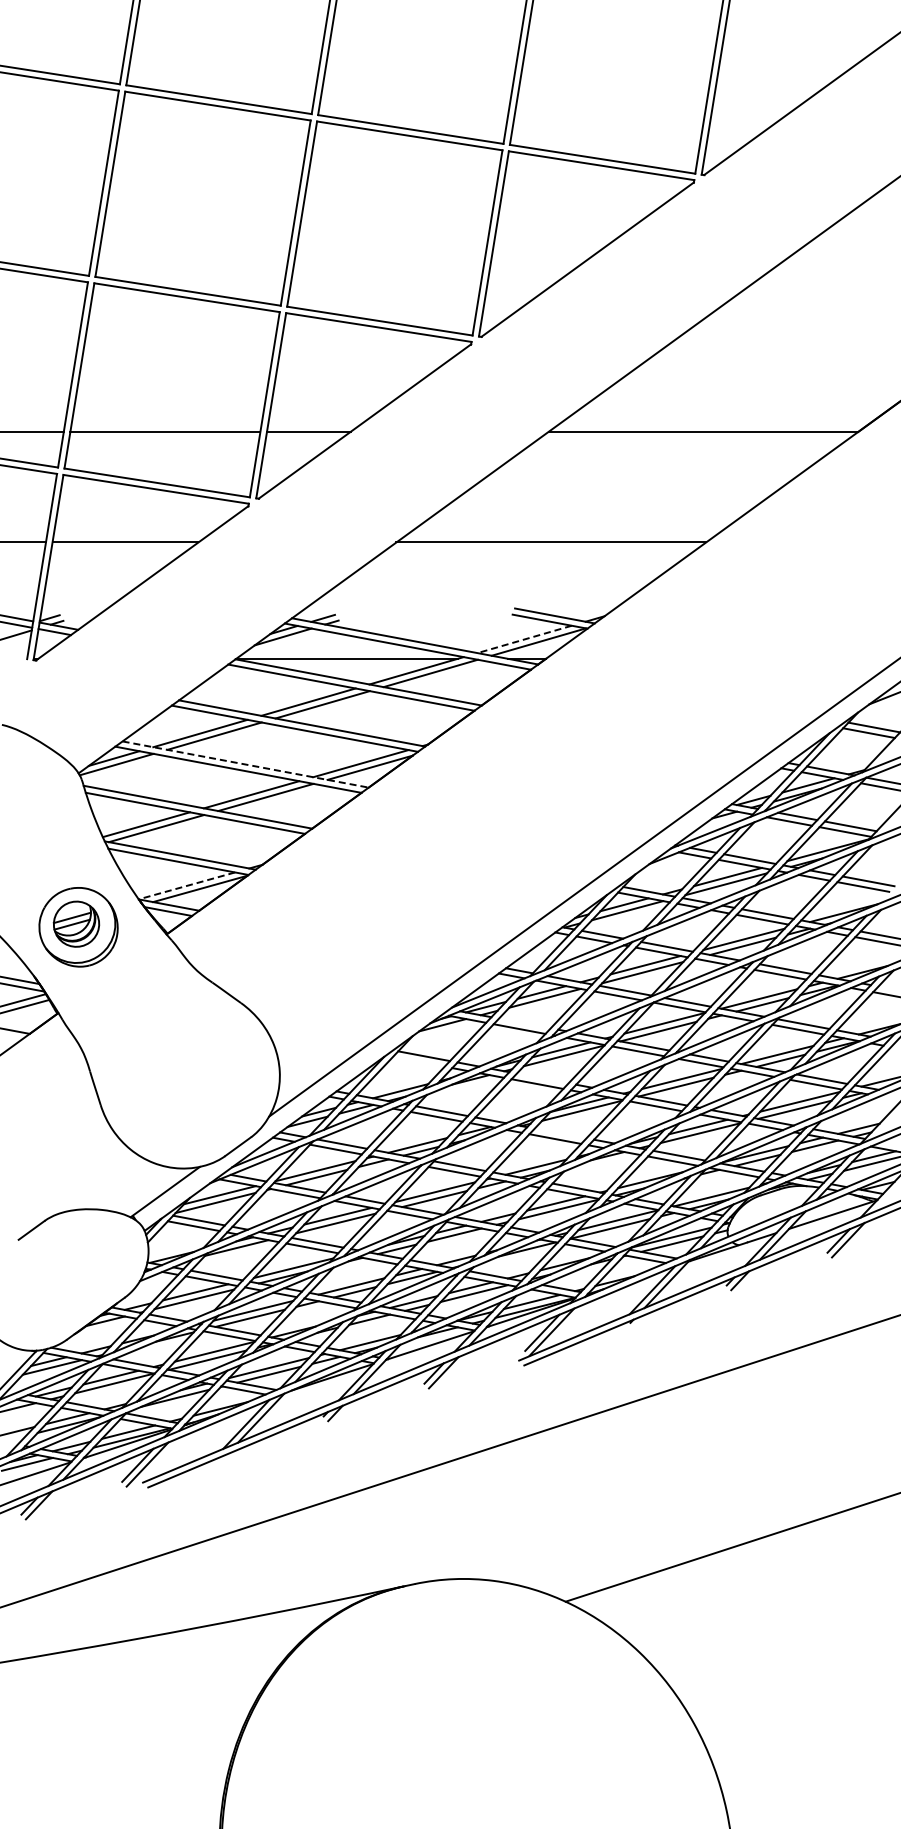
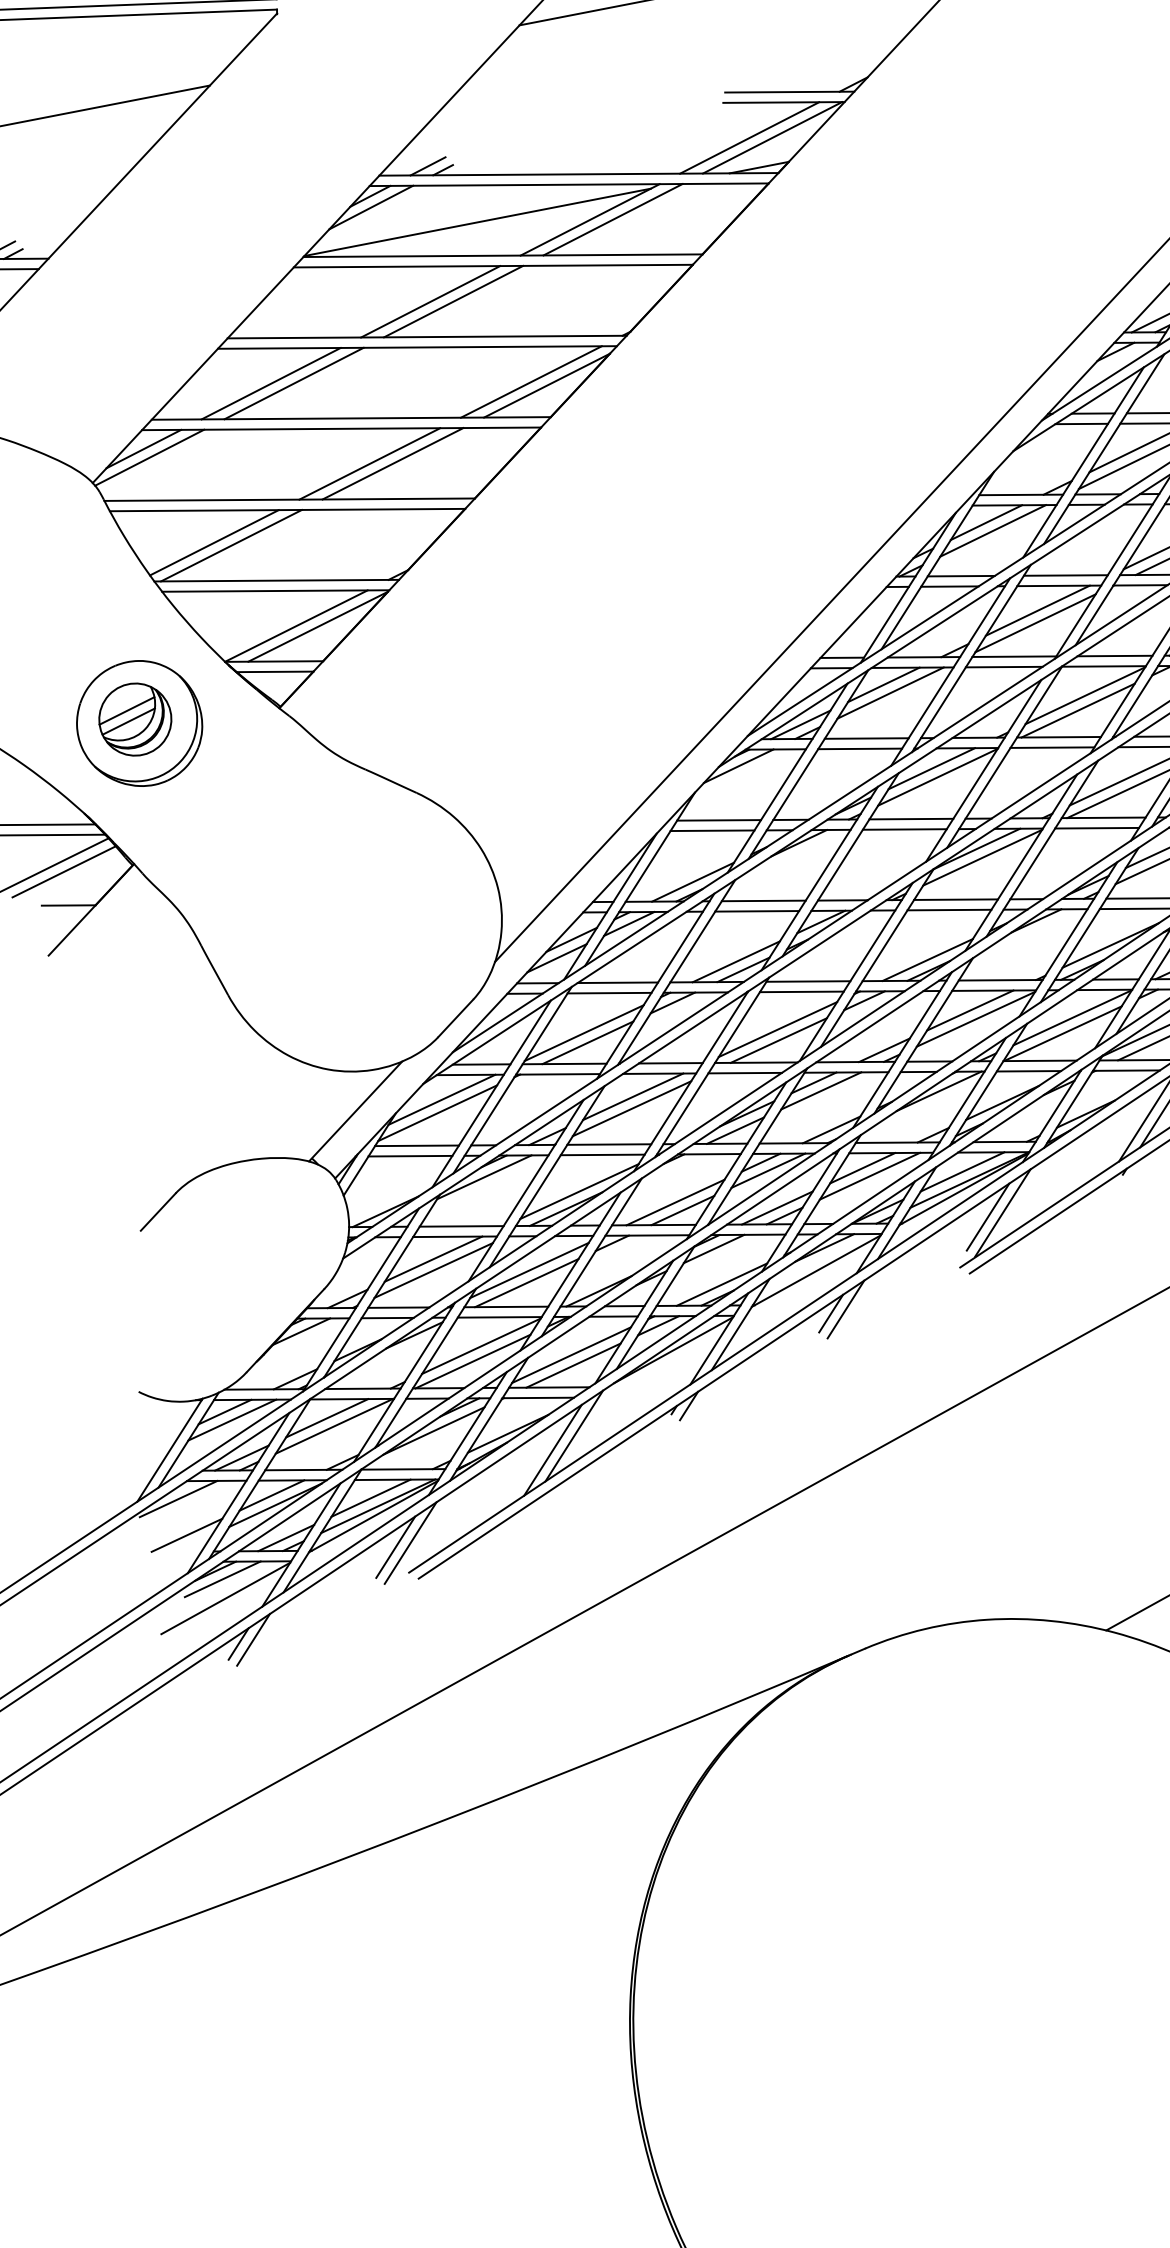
line: (524, 639) -> (749, 138), dashed -> solid
line: (246, 764) -> (352, 418), dashed -> solid
line: (186, 886) -> (295, 627), dashed -> solid
line: (524, 1023) -> (866, 738), added
line: (418, 1061) -> (711, 830), added
line: (542, 1078) -> (910, 819), added
line: (560, 1133) -> (955, 899), added

